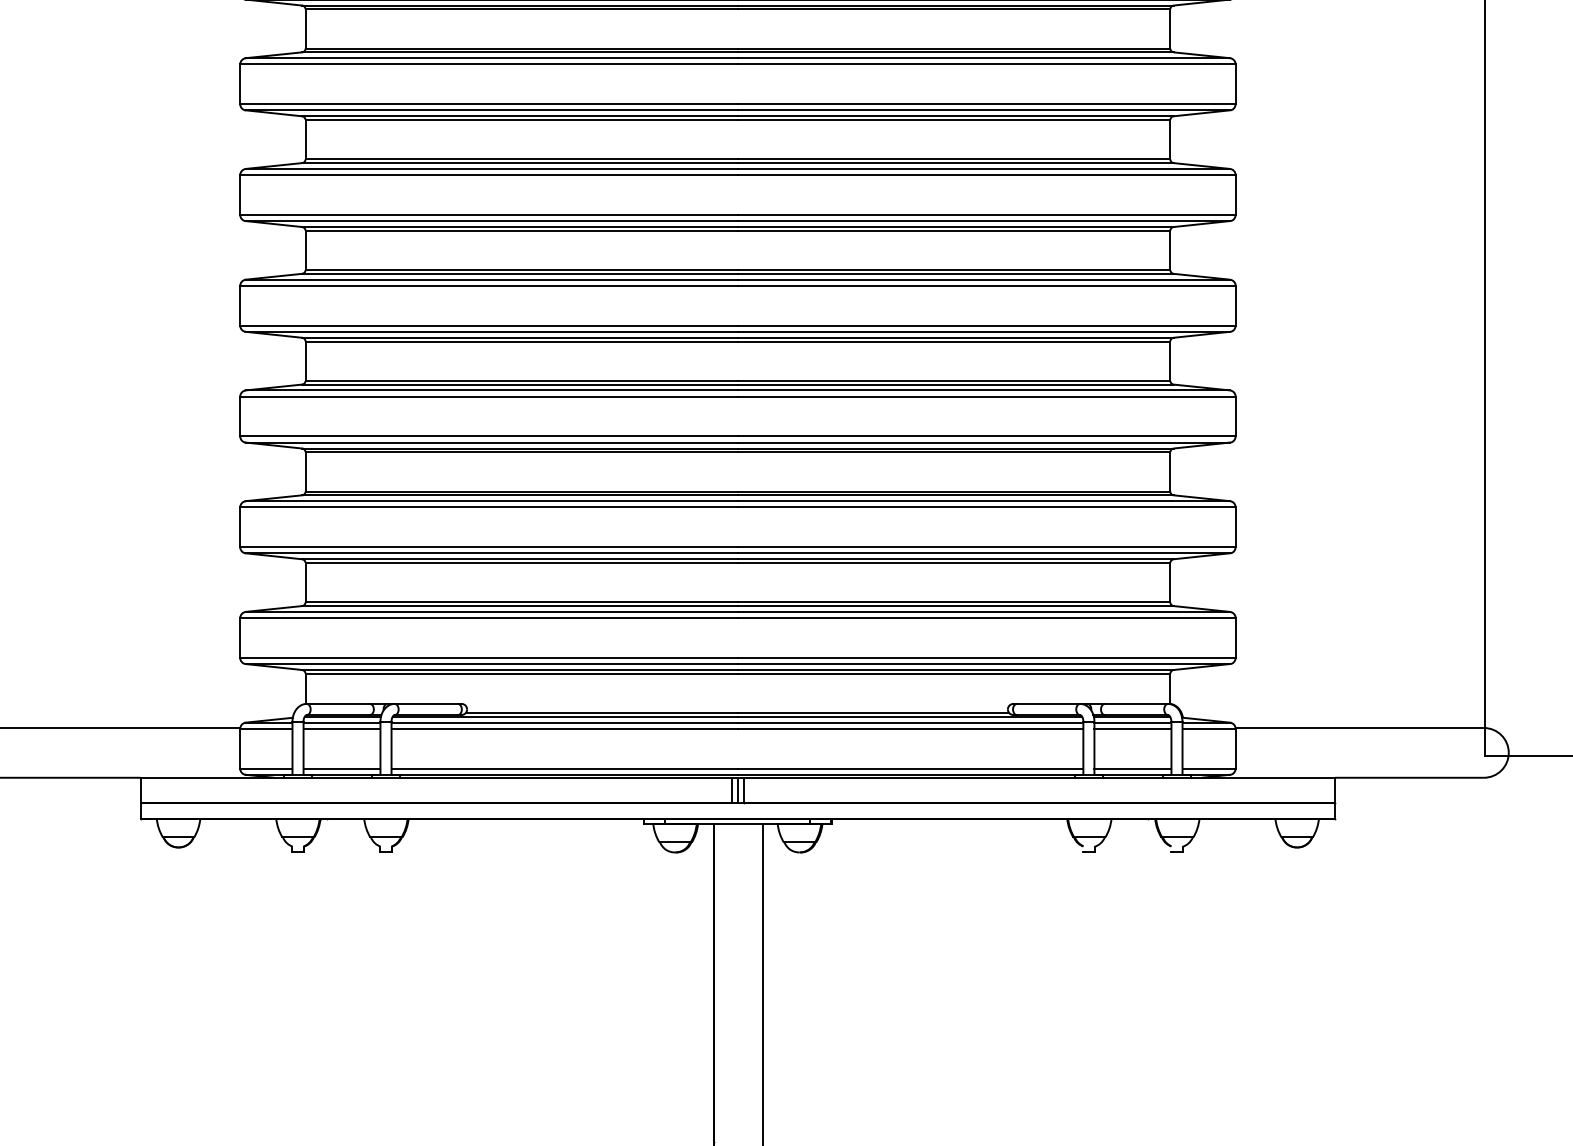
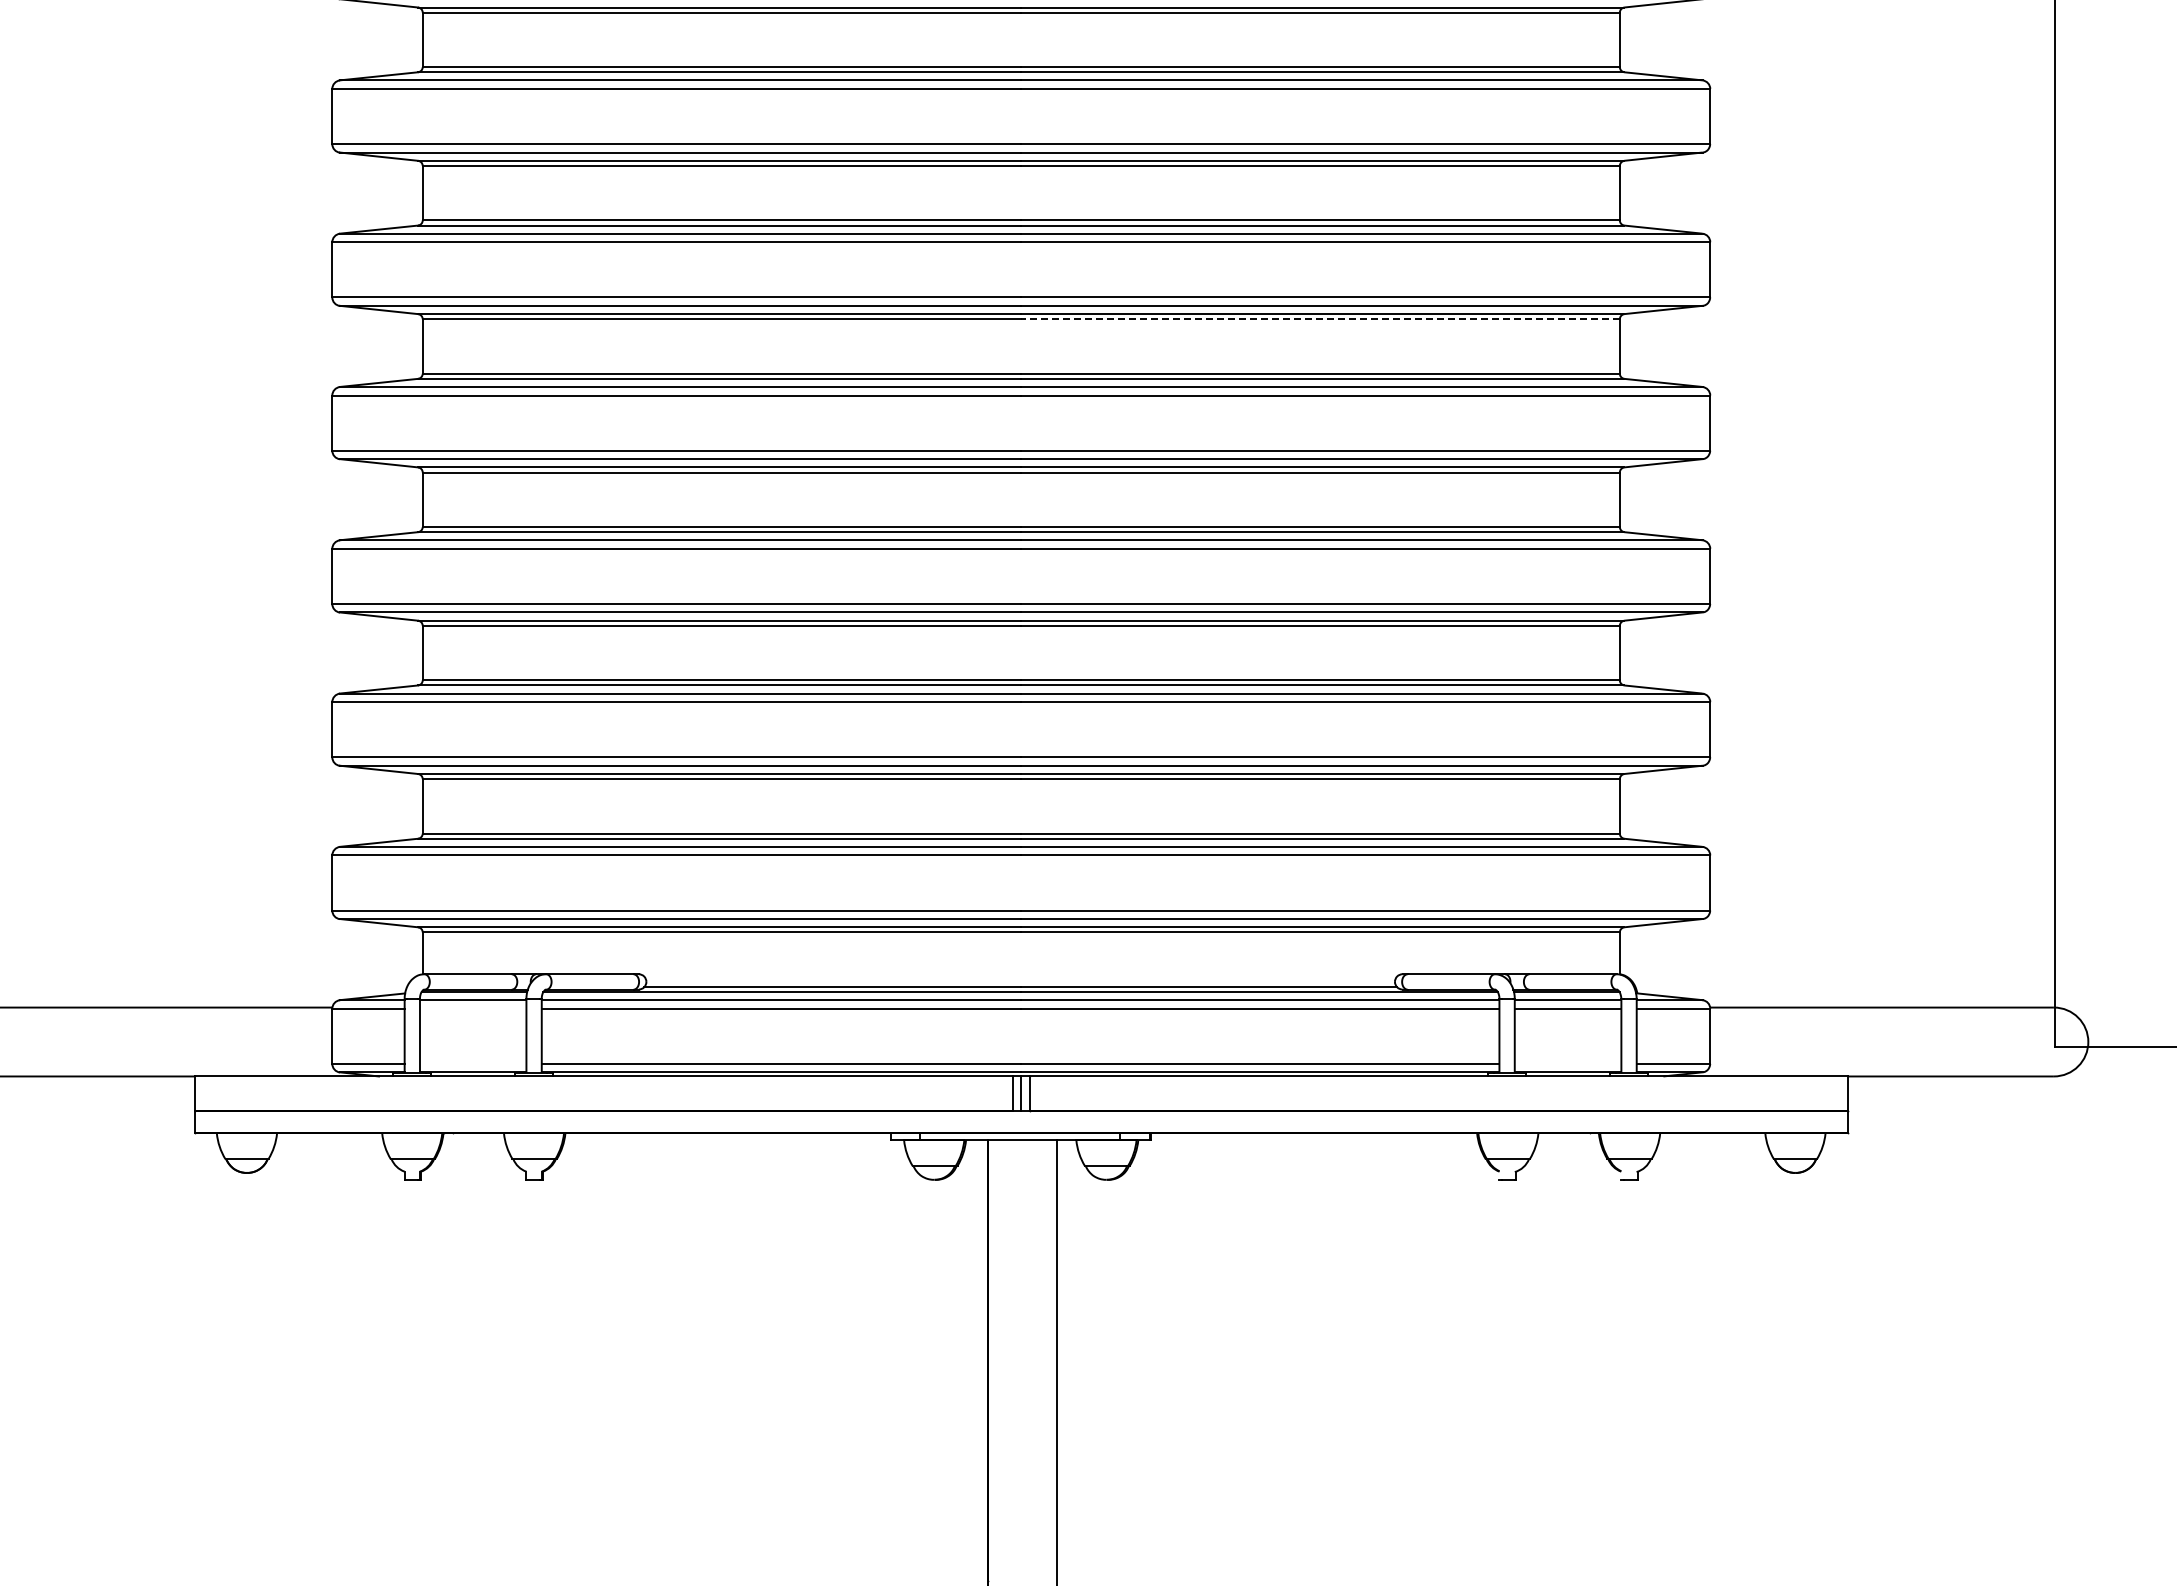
line: (954, 230) -> (1320, 319), solid -> dashed
line: (341, 728) -> (472, 1008), removed
line: (341, 768) -> (472, 1063), removed
line: (1132, 768) -> (1567, 1063), removed

